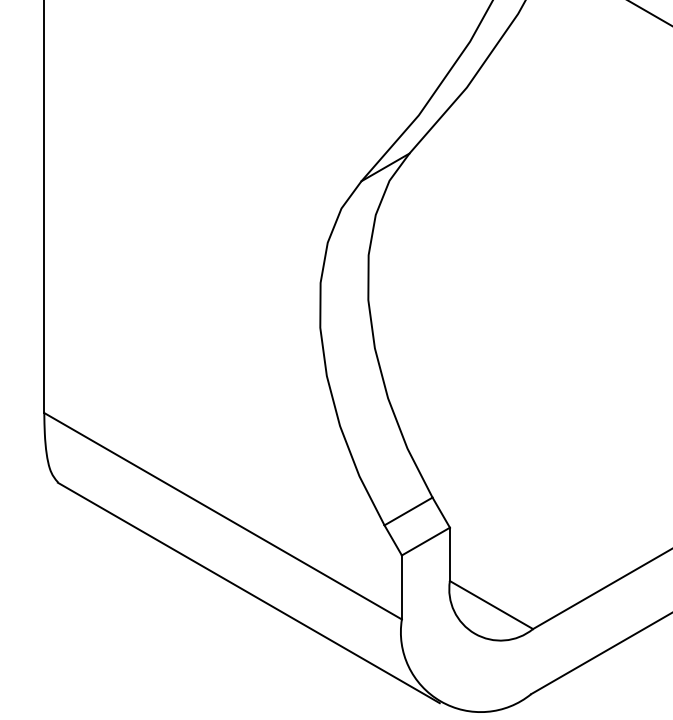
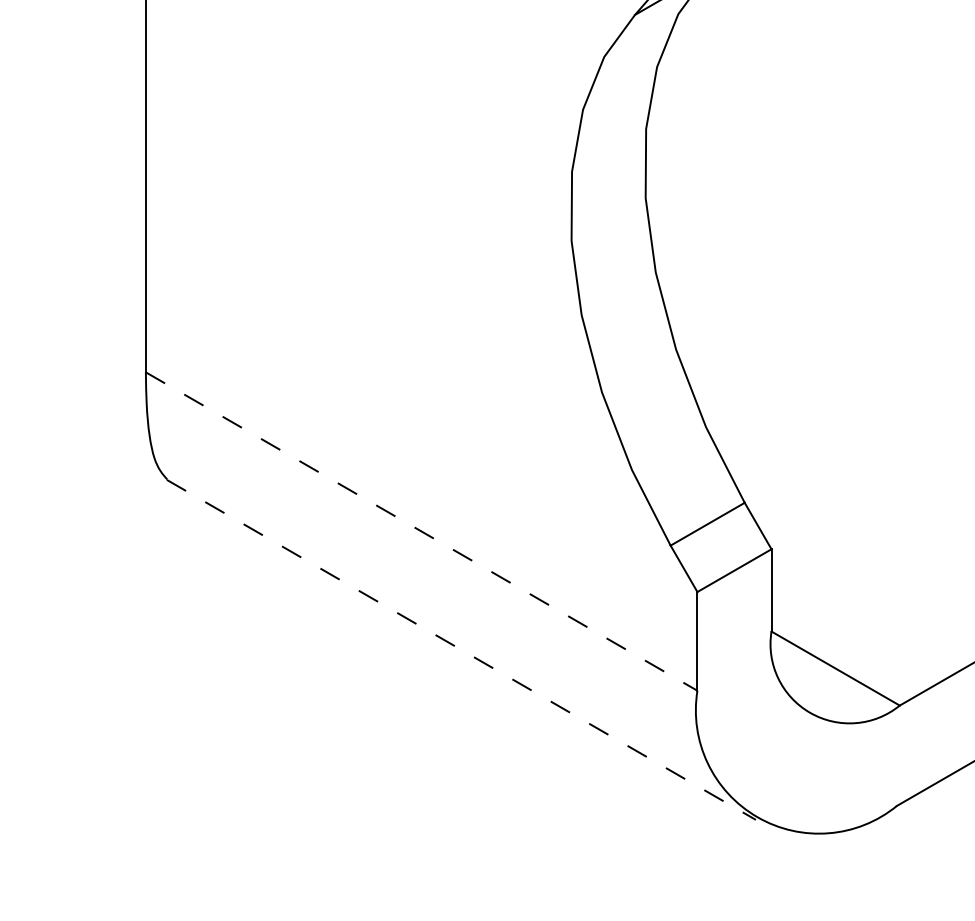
line: (223, 516) -> (422, 531), solid -> dashed
line: (249, 593) -> (462, 650), solid -> dashed

